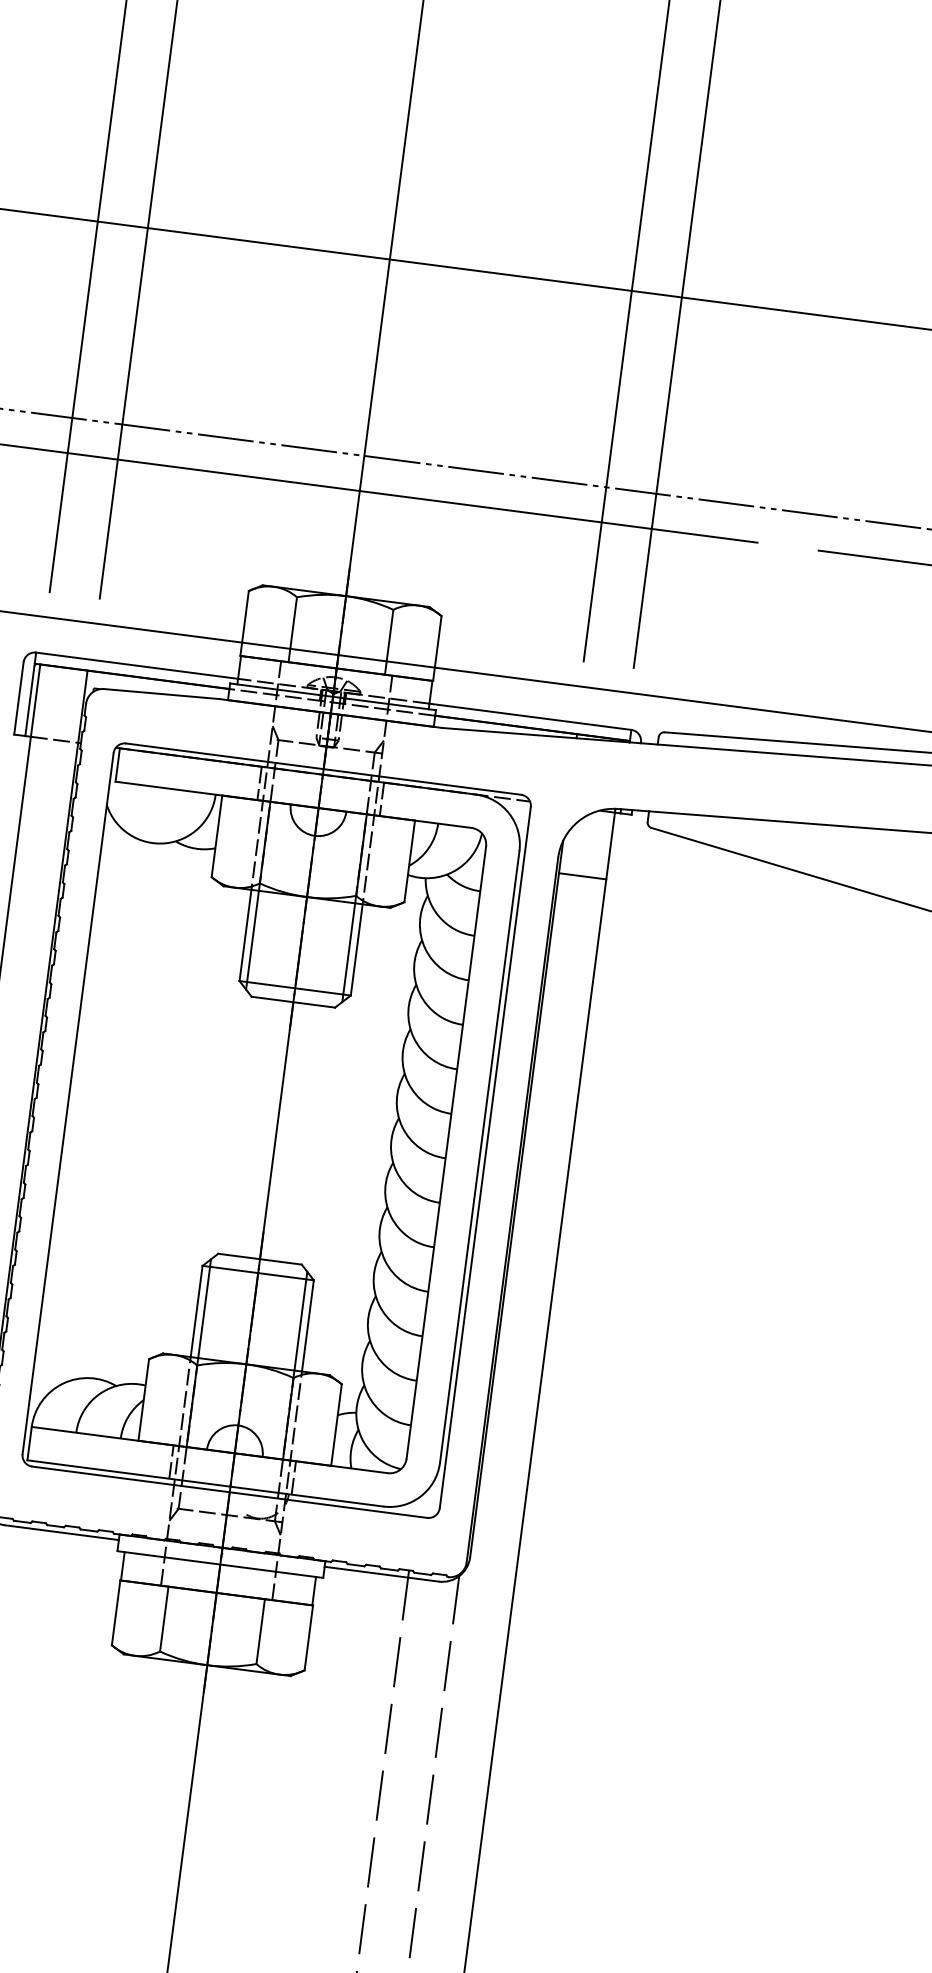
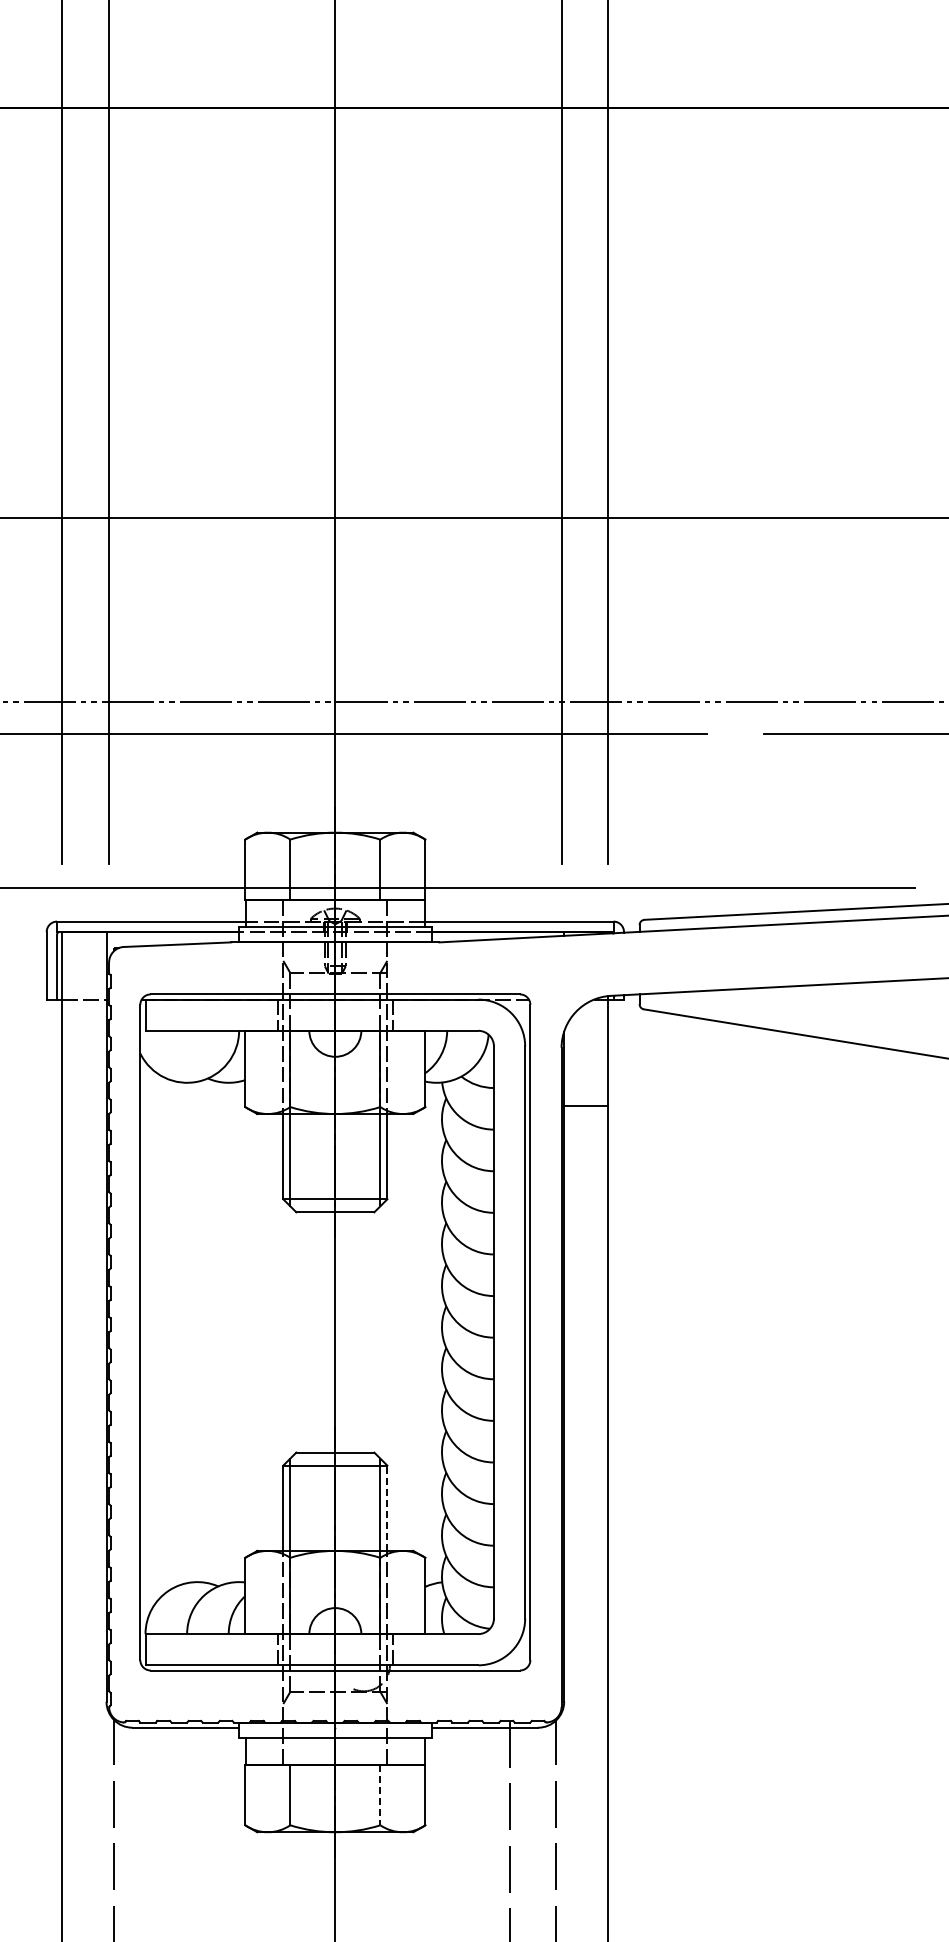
line: (582, 876) -> (586, 1106), moved
line: (308, 1326) -> (387, 1508), solid -> dashed
line: (260, 1632) -> (380, 1795), solid -> dashed

